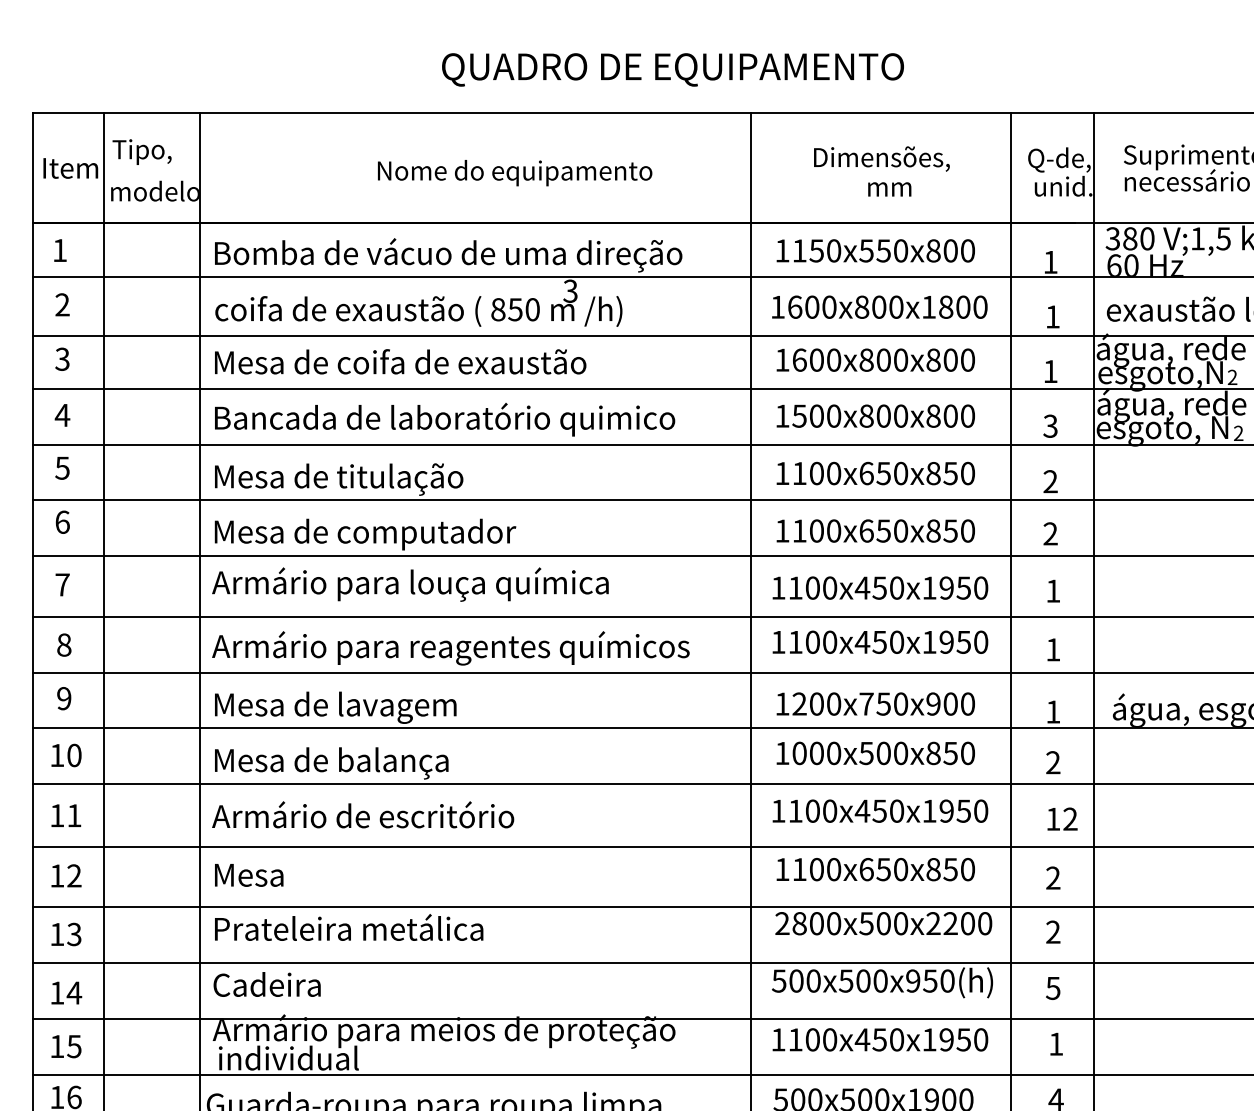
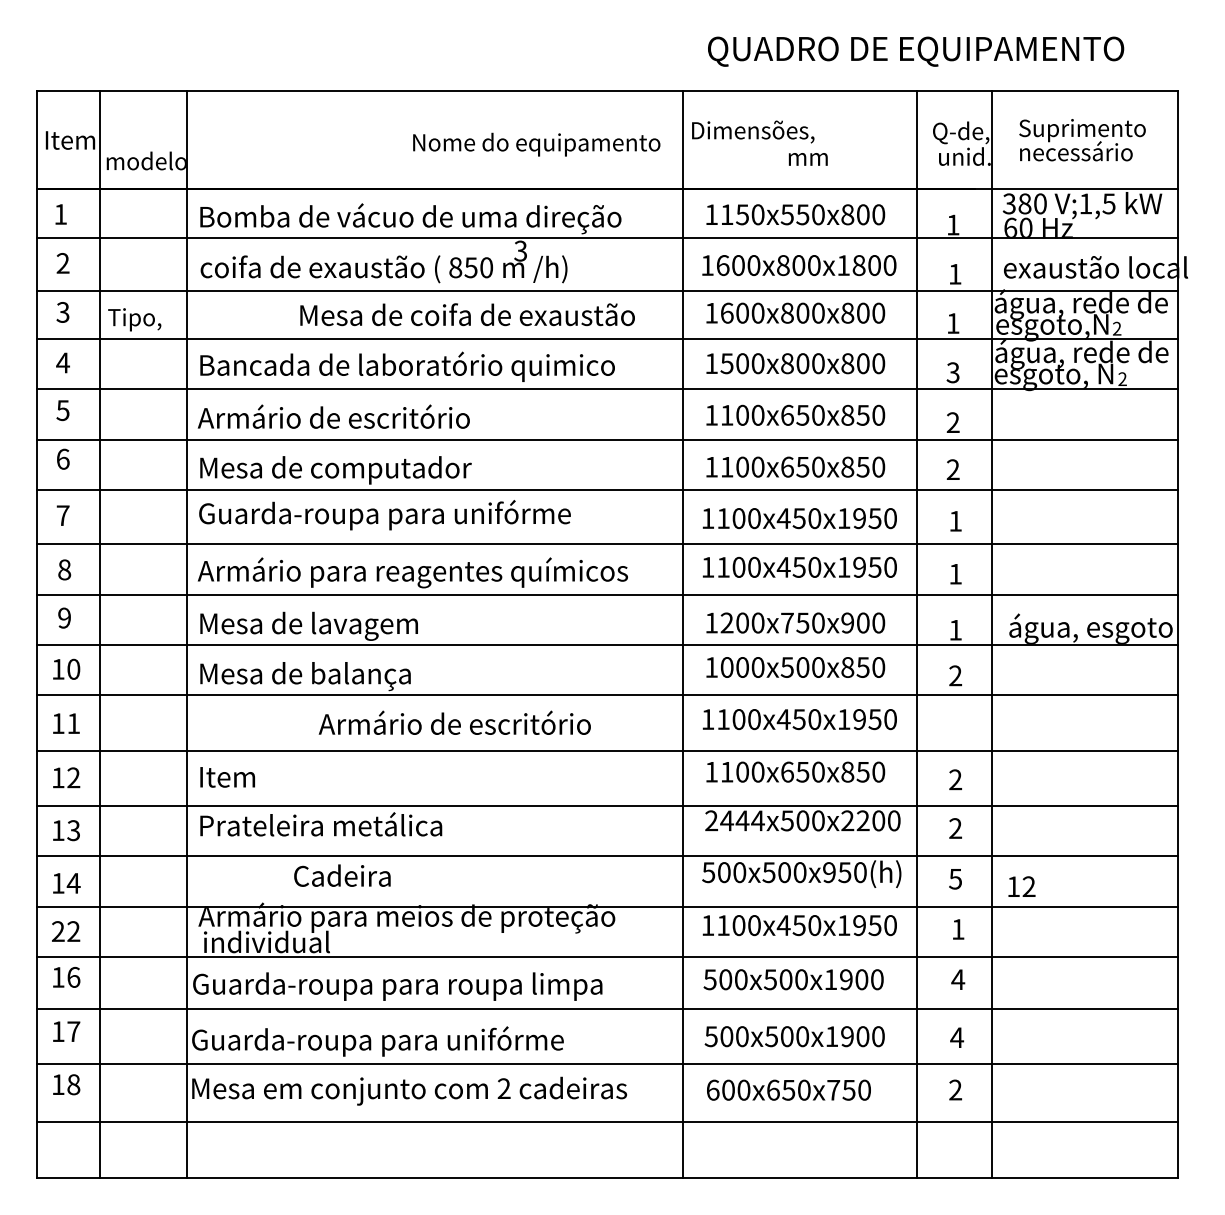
text: (673, 69) -> (916, 51), moved
text: (141, 151) -> (134, 319), moved
text: (882, 158) -> (753, 131), moved
text: (514, 172) -> (536, 144), moved
text: (400, 361) -> (467, 314), moved
text: (362, 478) -> (333, 419), Mesa de titulação -> Armário de escritório
text: (418, 584) -> (383, 515), Armário para louça química -> Guarda-roupa para unifórme
text: (362, 814) -> (454, 722), moved
text: (1062, 818) -> (1021, 886), moved
text: (250, 875) -> (232, 777), Mesa -> Item
text: (816, 923) -> (742, 820), 2800x500x2200 -> 2444x500x2200
text: (267, 984) -> (342, 875), moved
text: (66, 1046) -> (66, 931), 15 -> 22

